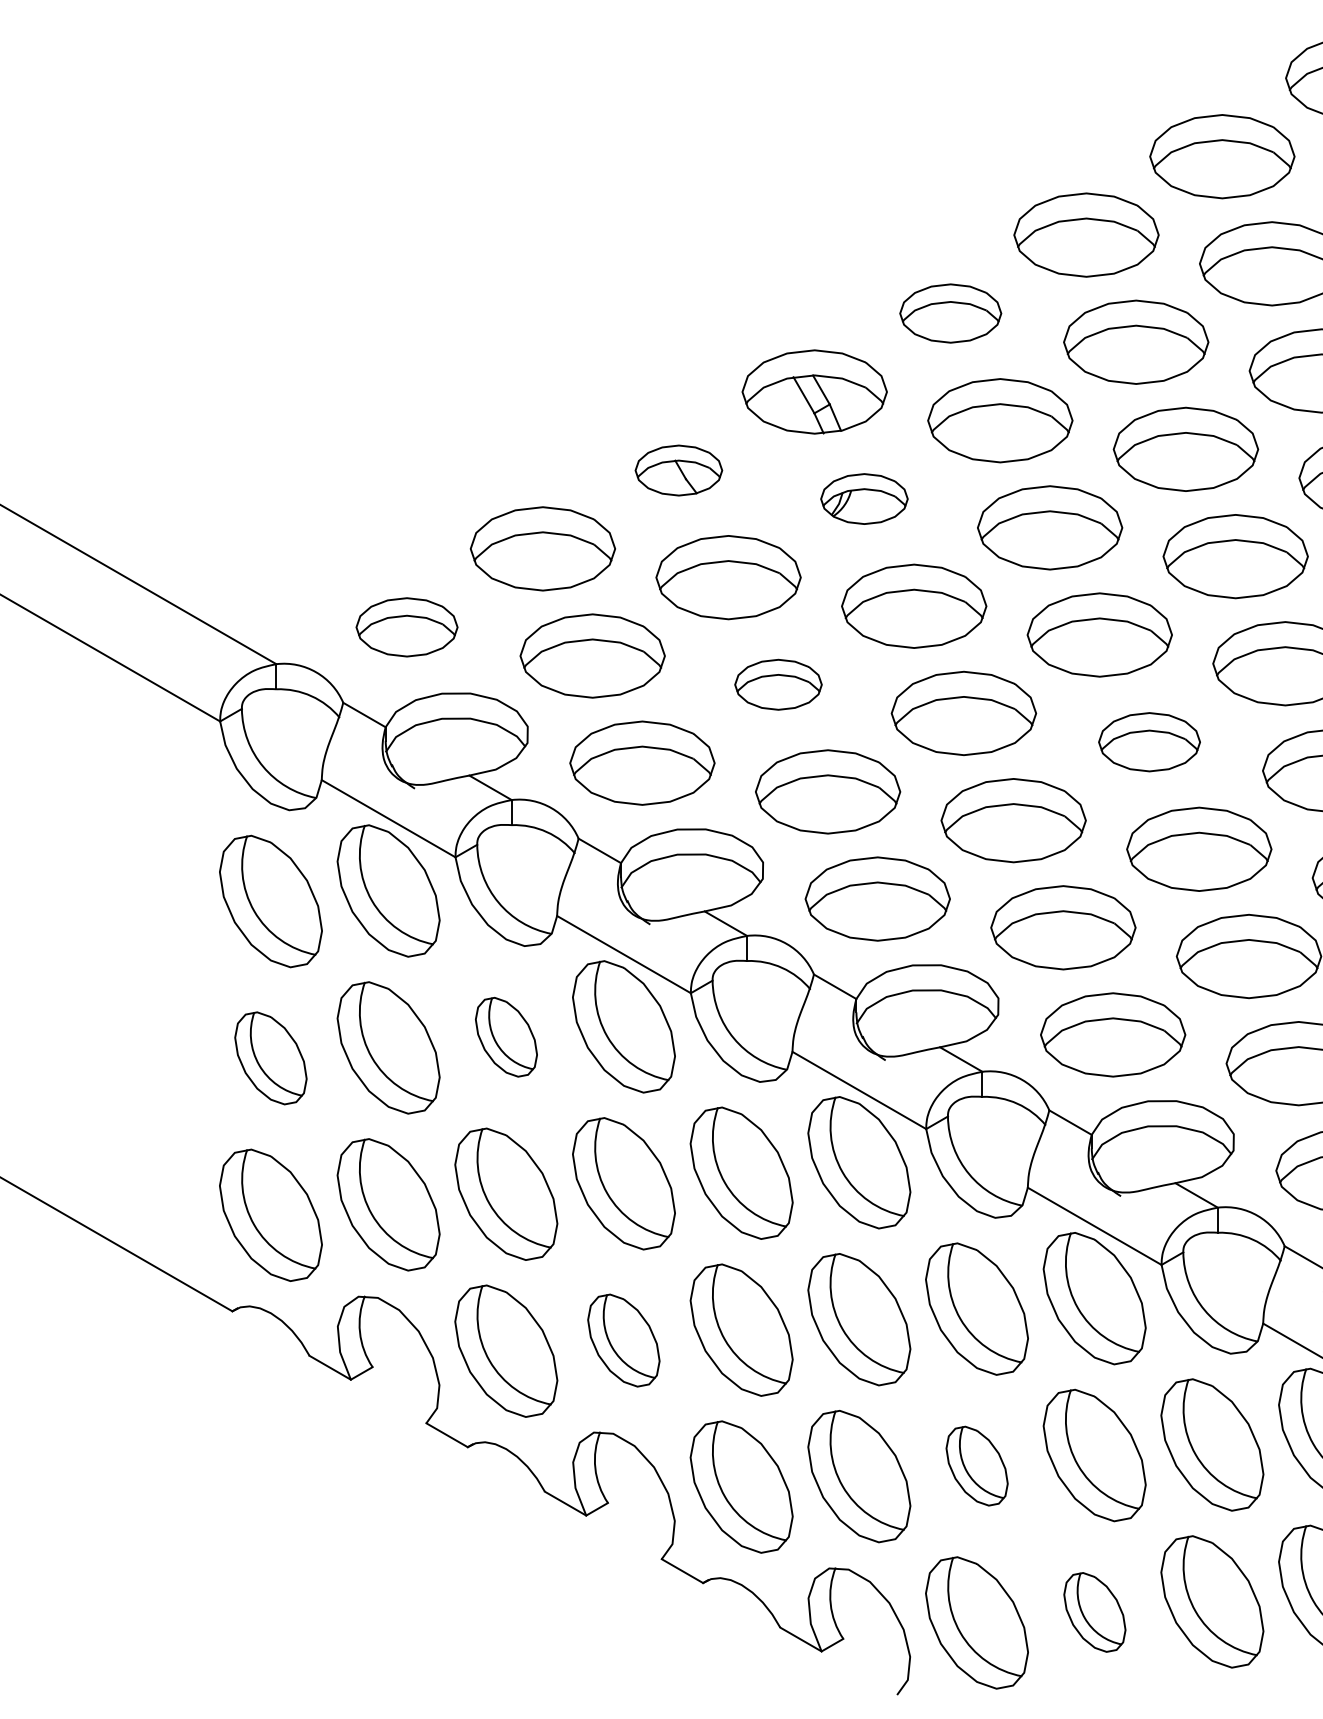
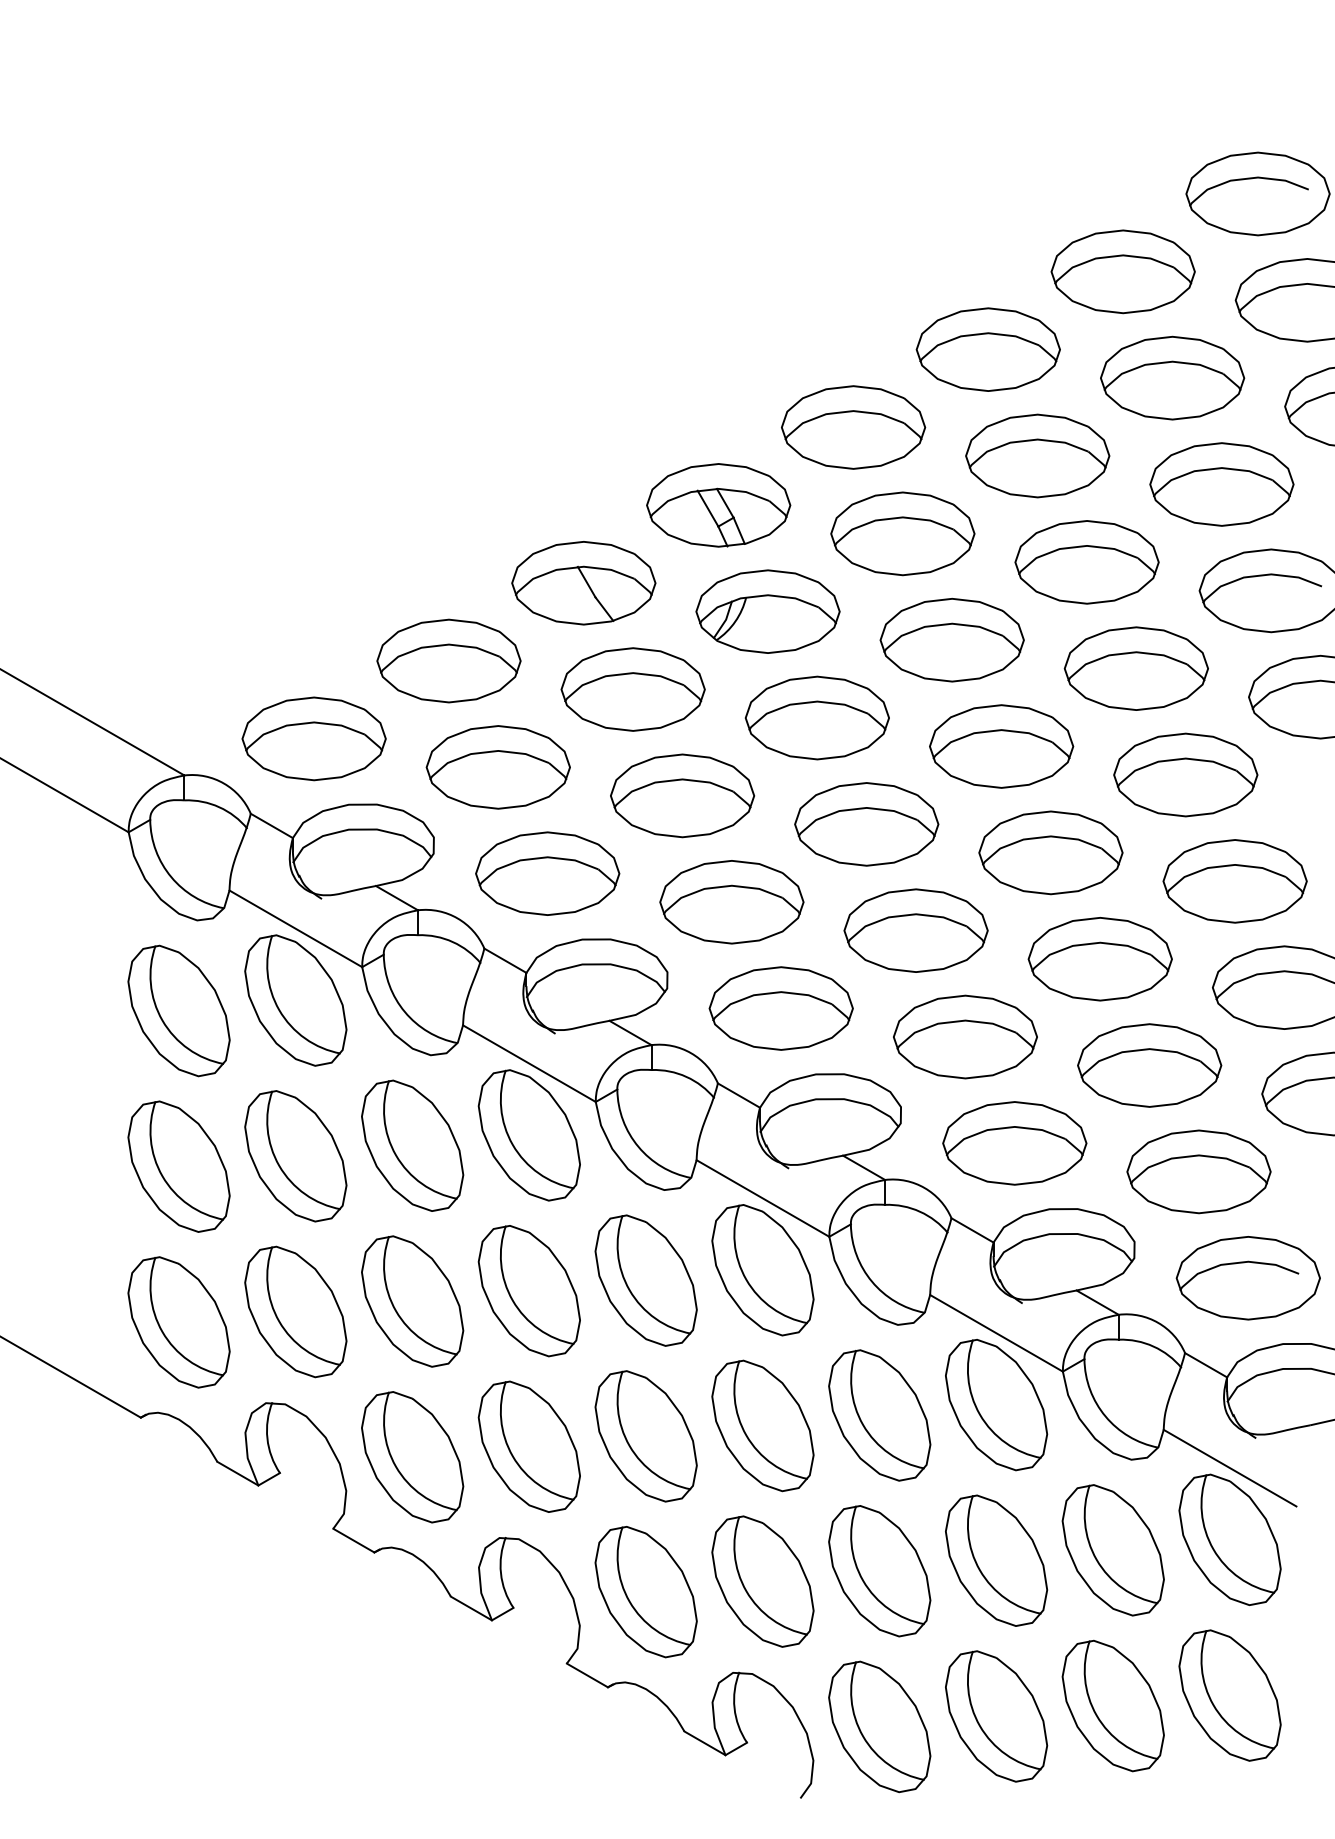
part: (950, 313) -> (853, 427), size x1.43
part: (678, 470) -> (583, 583), size x1.67
part: (863, 498) -> (767, 611), size x1.67
part: (406, 626) -> (313, 738), size x1.43
part: (778, 684) -> (682, 795), size x1.67
part: (1149, 741) -> (1050, 852), size x1.43
part: (506, 1037) -> (412, 1145), size x1.67
part: (270, 1058) -> (178, 1166), size x1.43
part: (623, 1340) -> (528, 1446), size x1.43
part: (976, 1466) -> (879, 1571), size x1.67
part: (1094, 1612) -> (996, 1716), size x1.67

